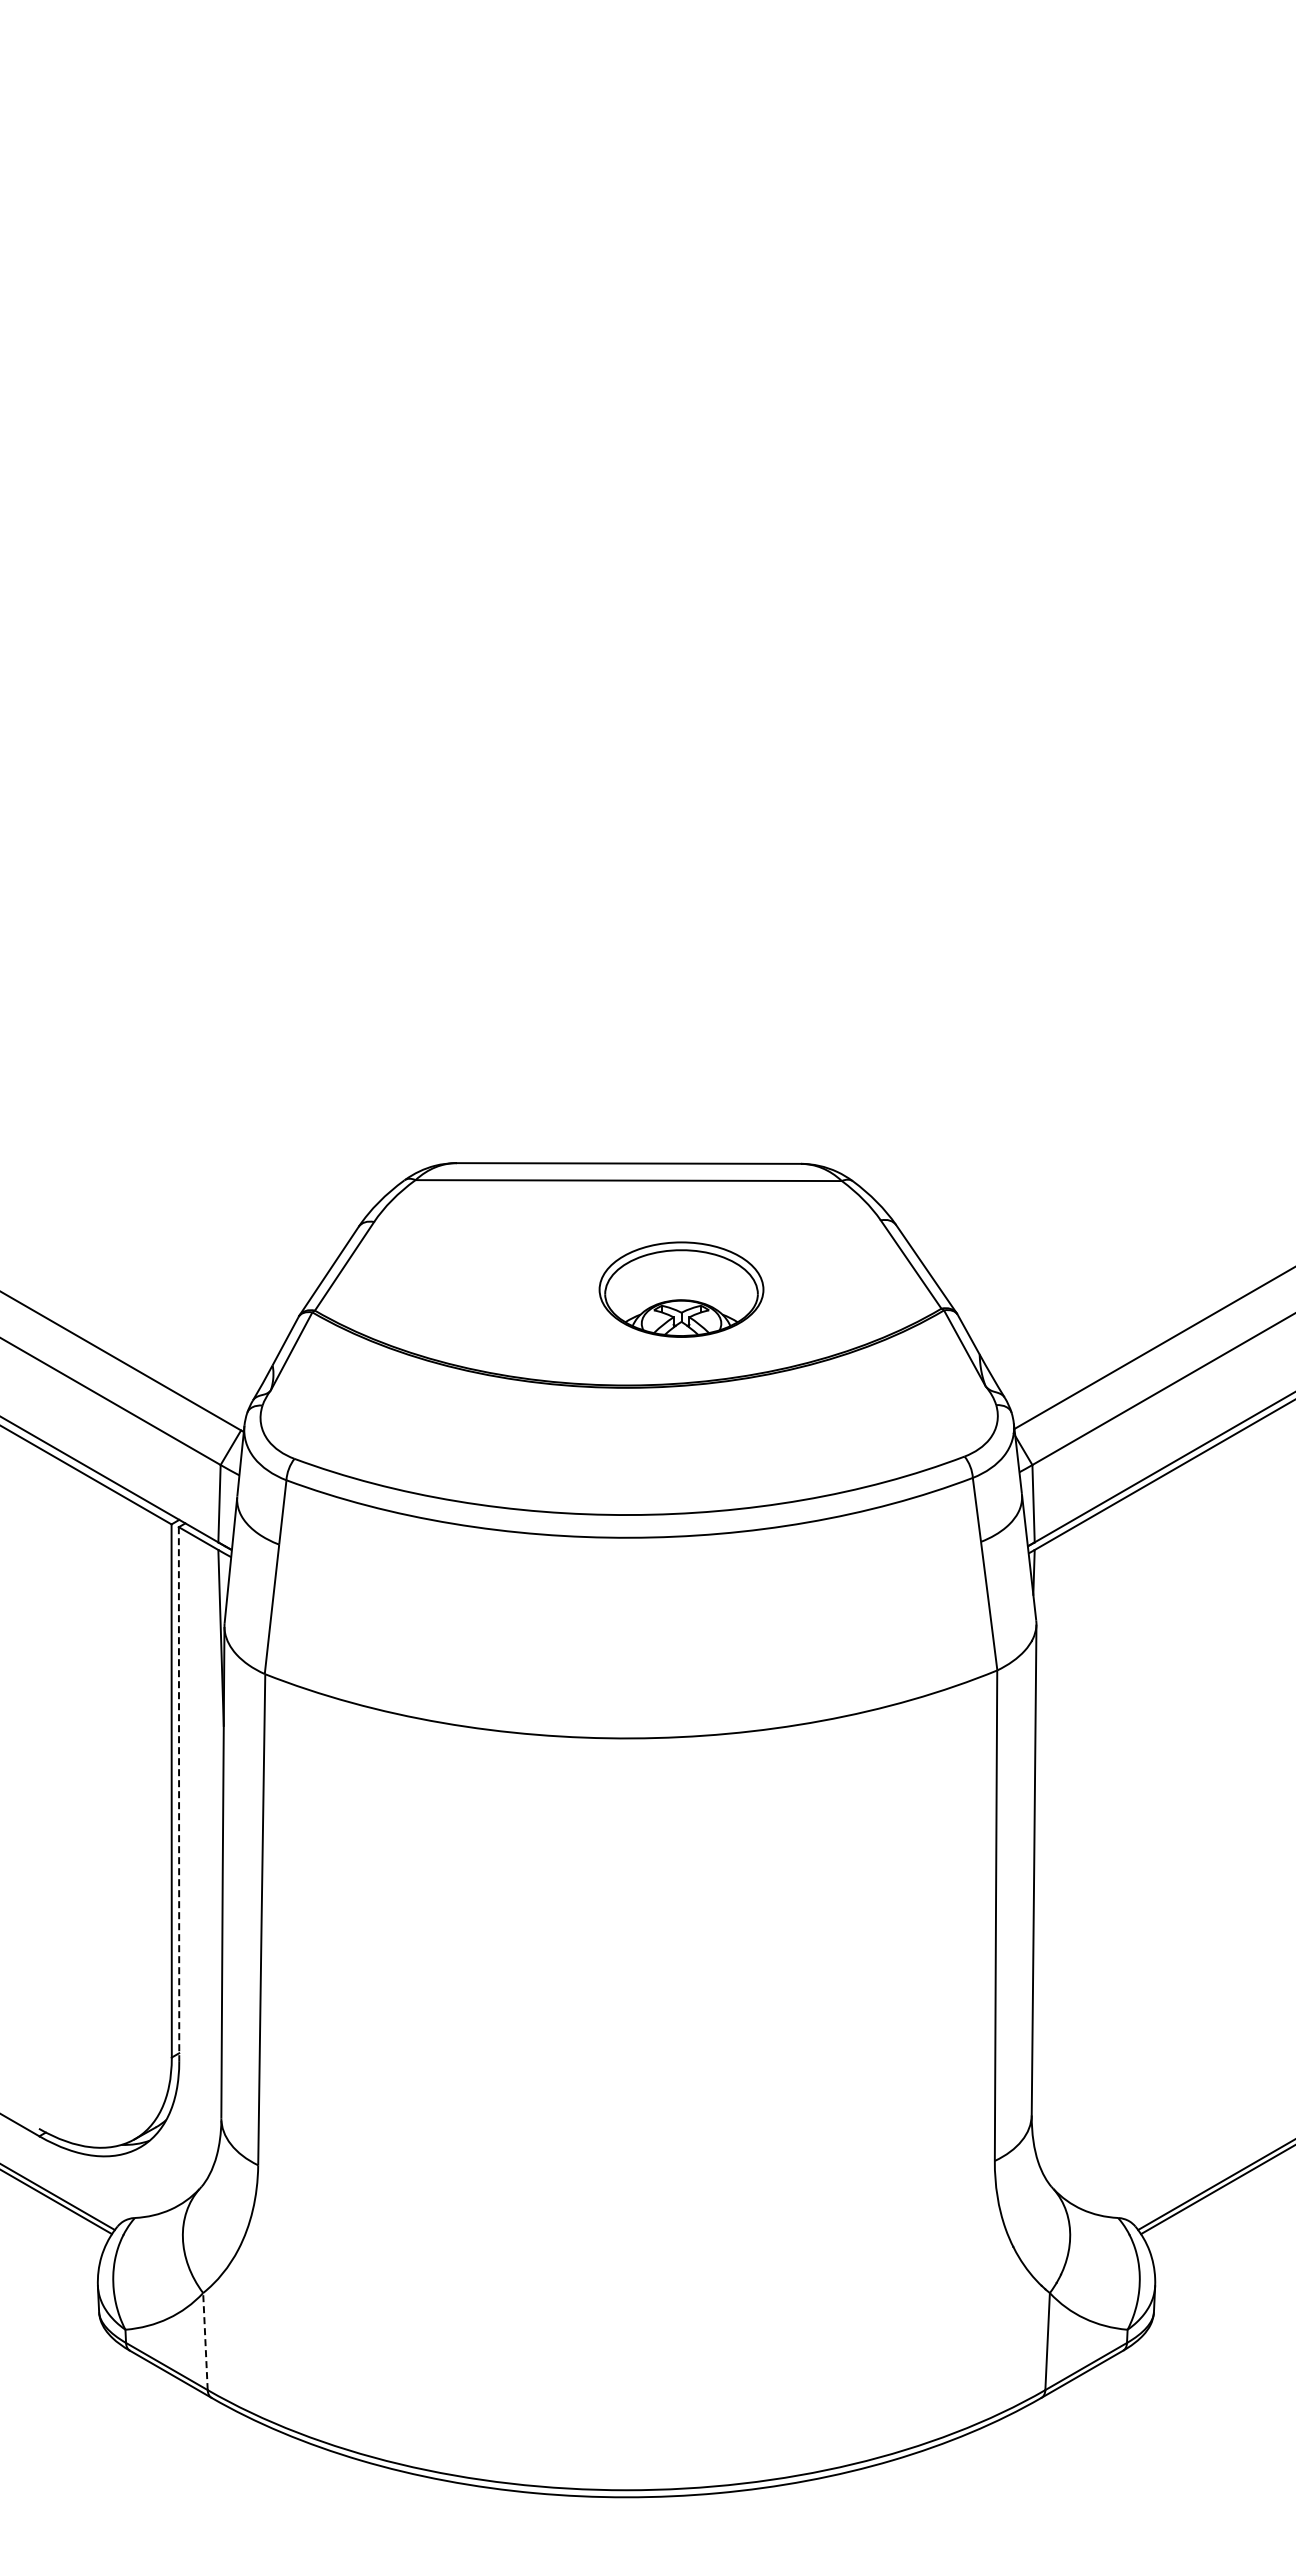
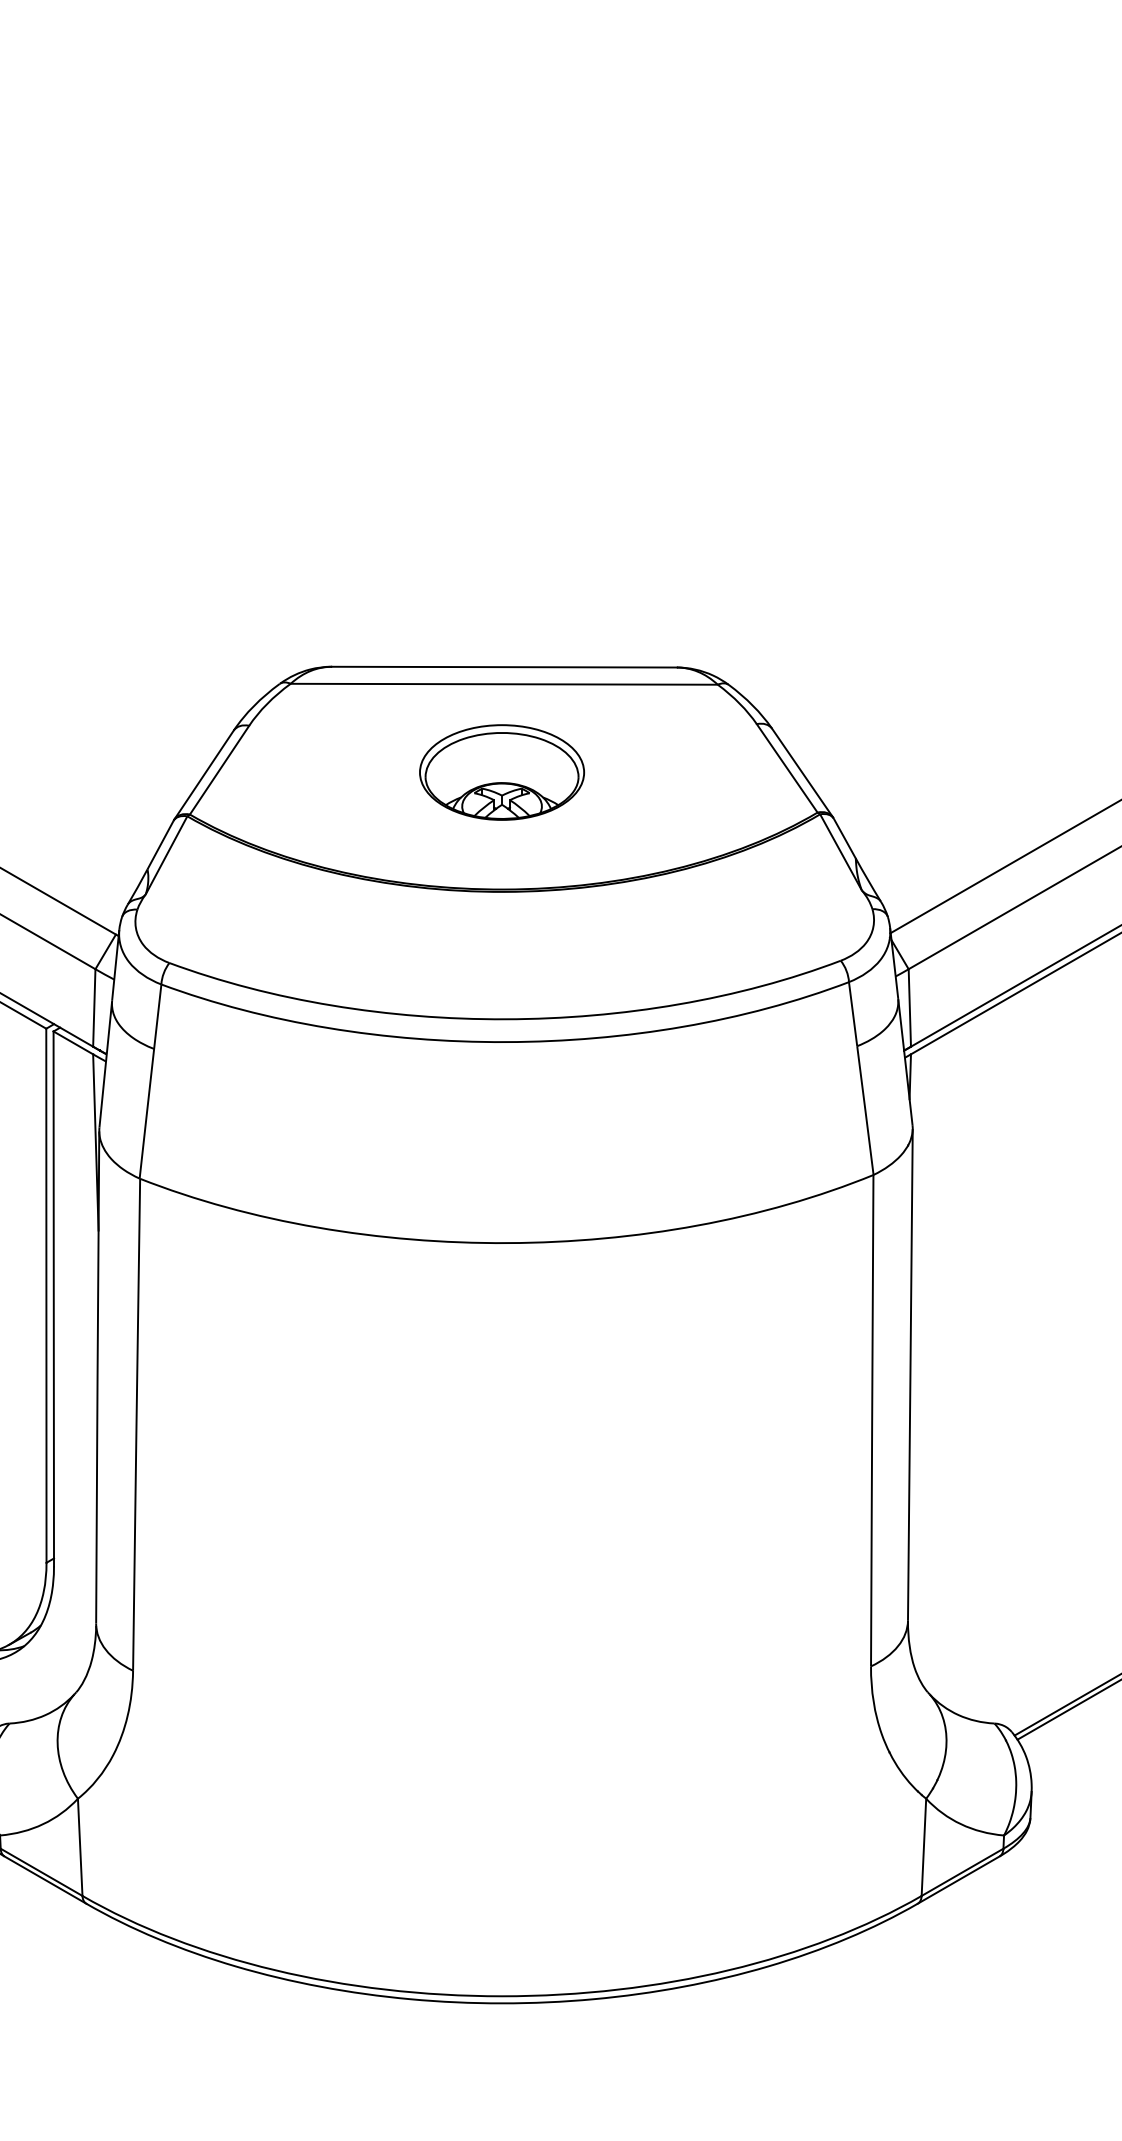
part: (681, 1289) -> (502, 772), moved
line: (179, 1794) -> (54, 1299), dashed -> solid
line: (205, 2341) -> (80, 1847), dashed -> solid

